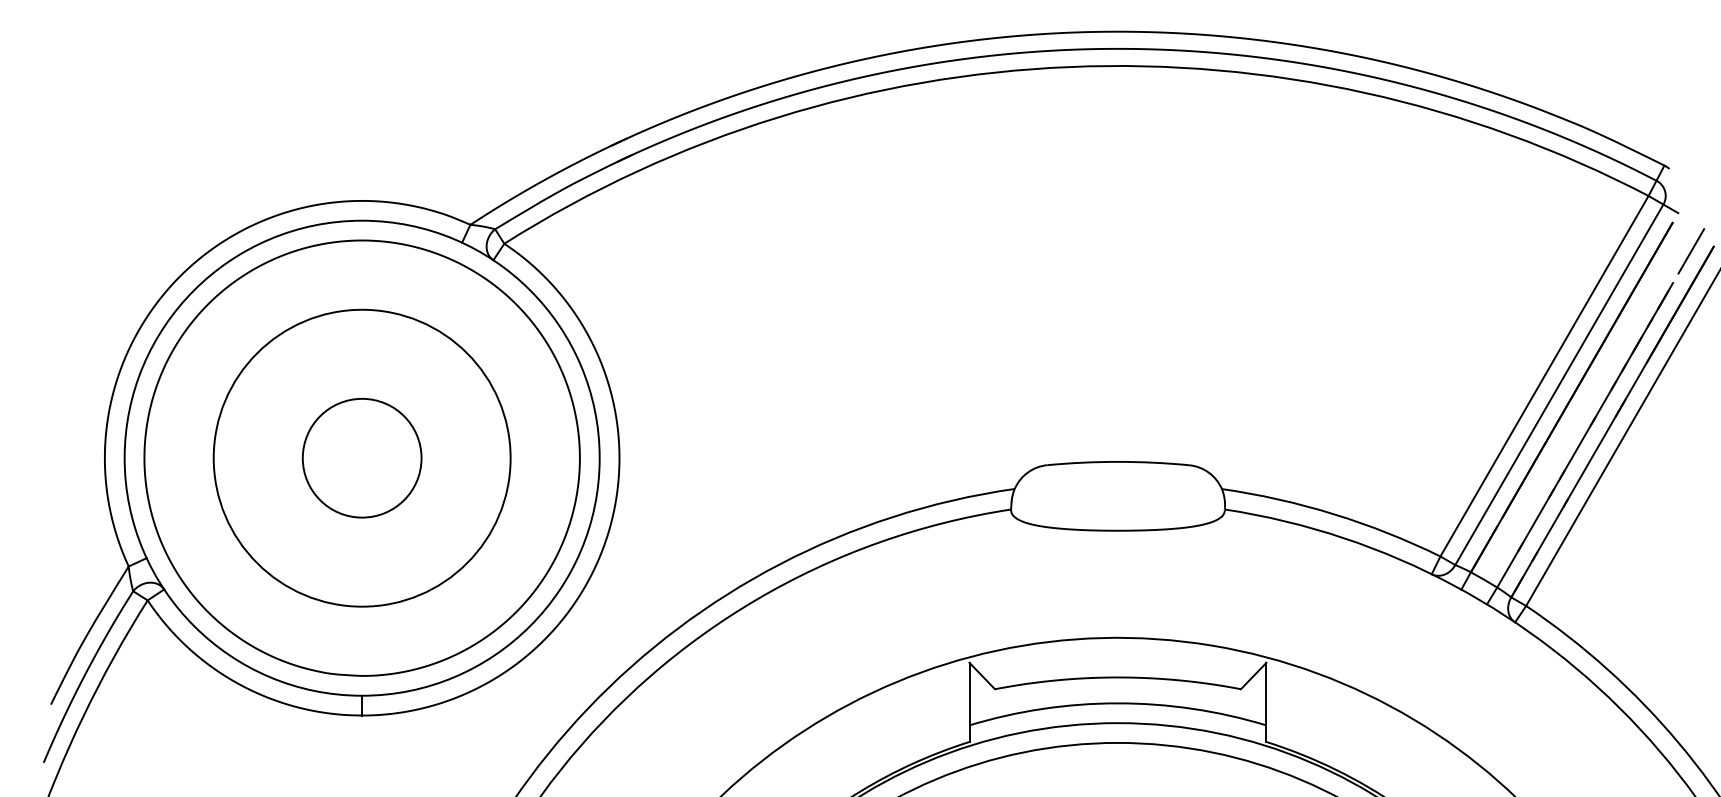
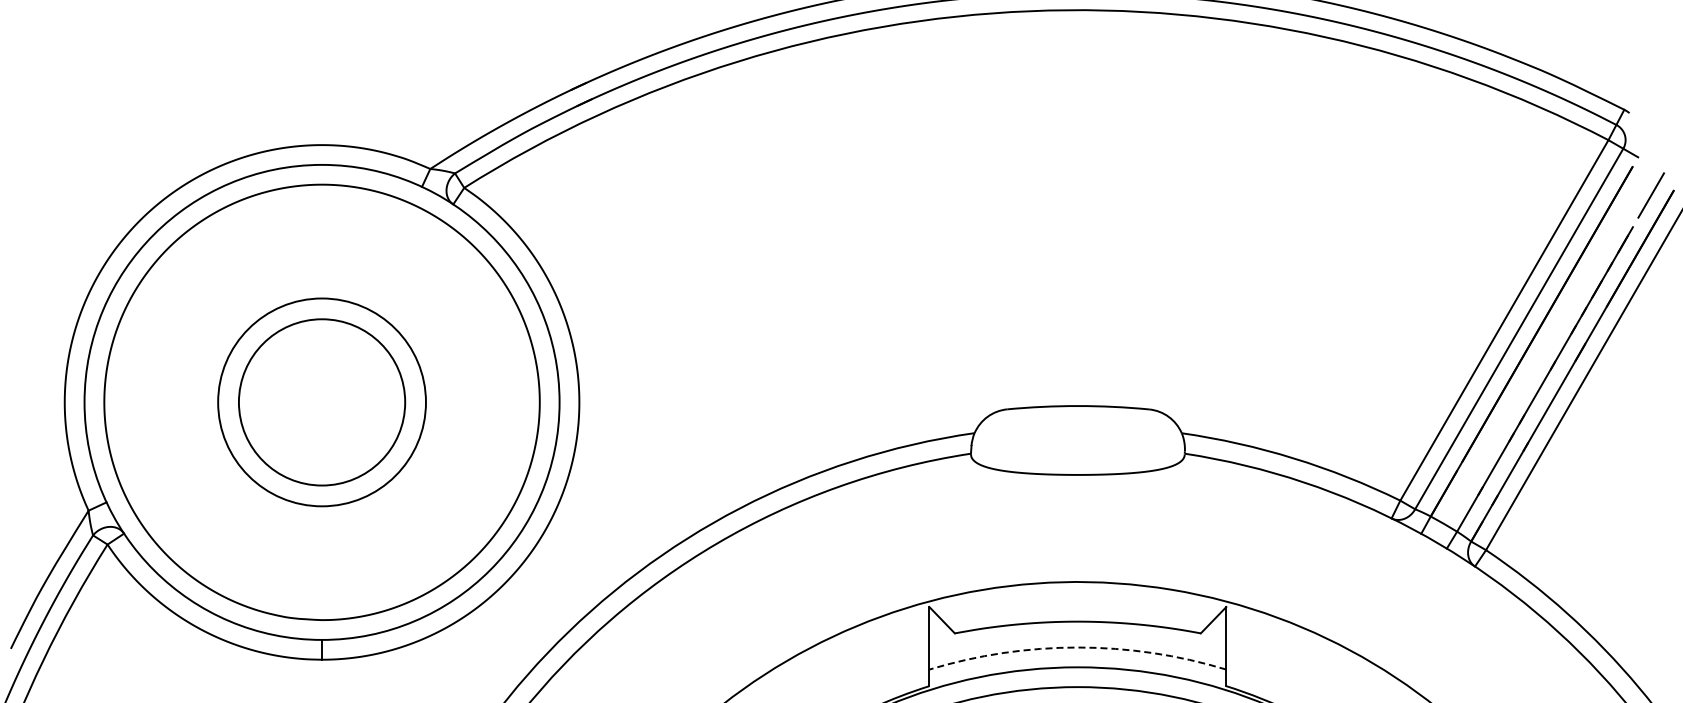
circle: (361, 457) -> (321, 401), size x0.7
circle: (361, 457) -> (321, 401), size x1.4
arc: (1117, 703) -> (1077, 647), solid -> dashed

